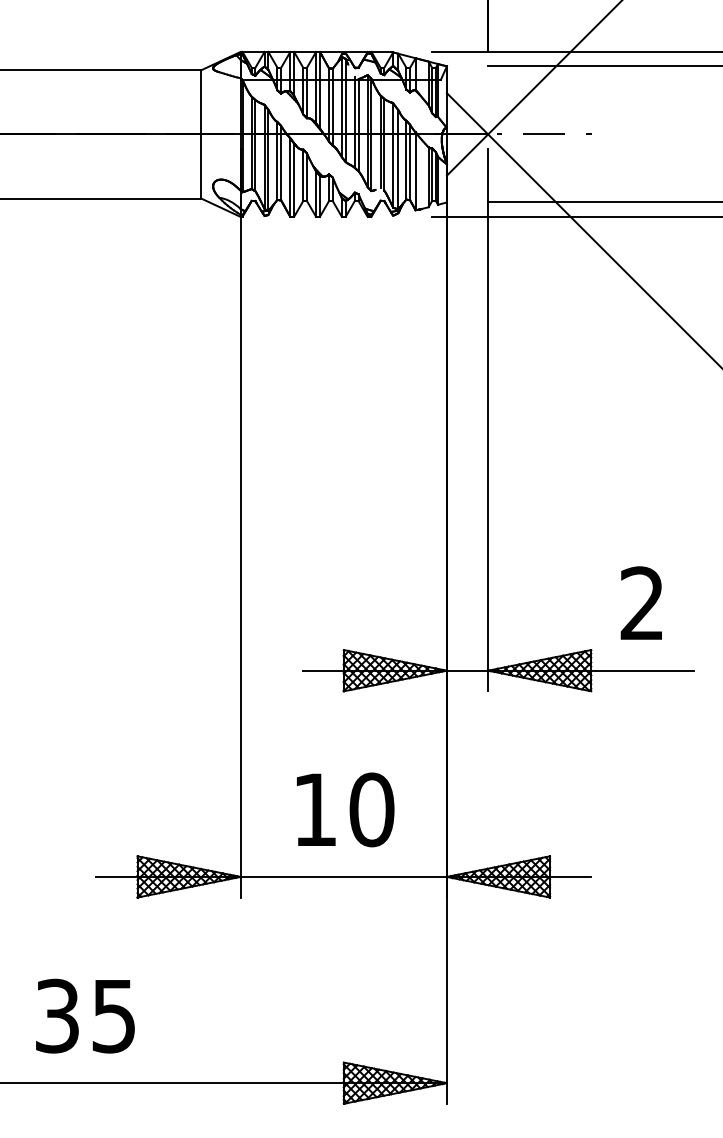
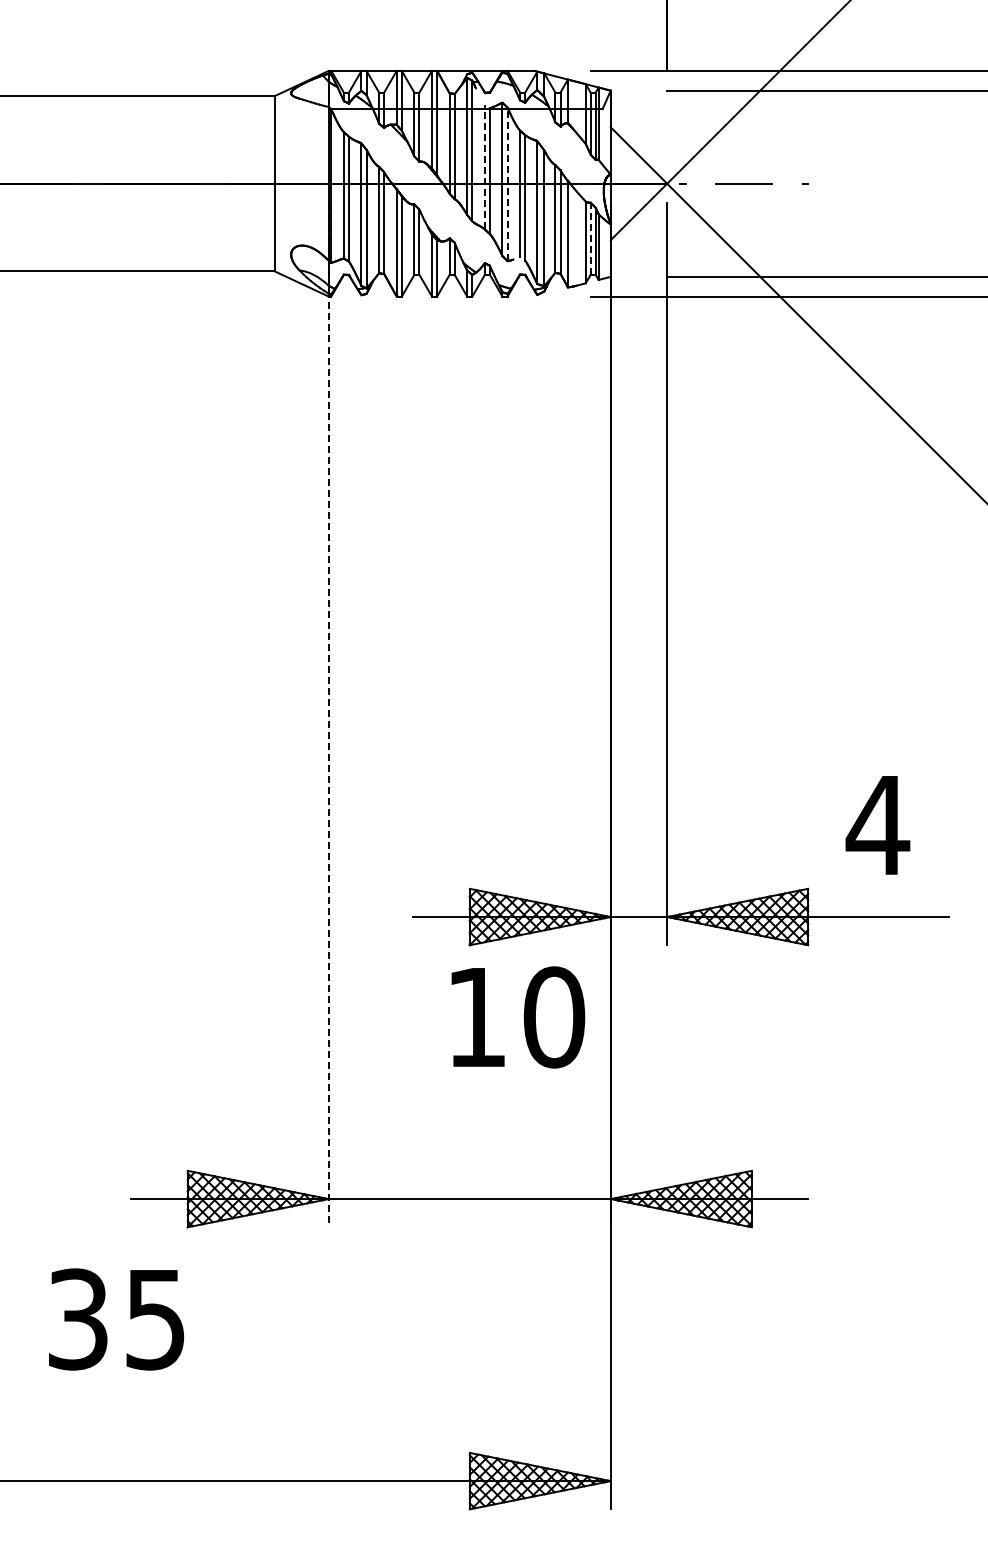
line: (354, 121) -> (484, 166), solid -> dashed
line: (371, 134) -> (507, 184), solid -> dashed
line: (432, 174) -> (590, 238), solid -> dashed
line: (240, 523) -> (328, 715), solid -> dashed
text: (641, 603) -> (877, 824), 2 -> 4
text: (345, 809) -> (518, 1017), moved
text: (85, 1016) -> (116, 1319), moved

